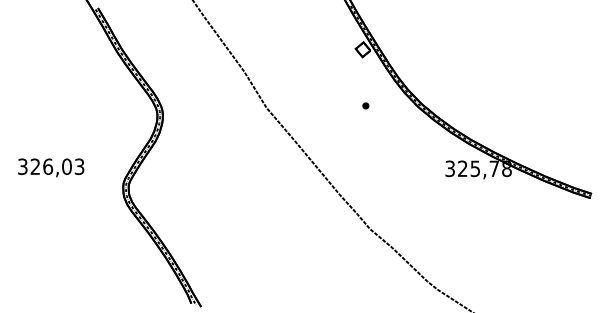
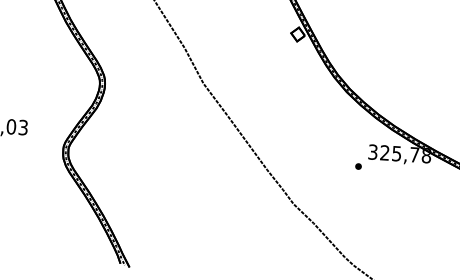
part: (365, 105) -> (358, 166), moved

